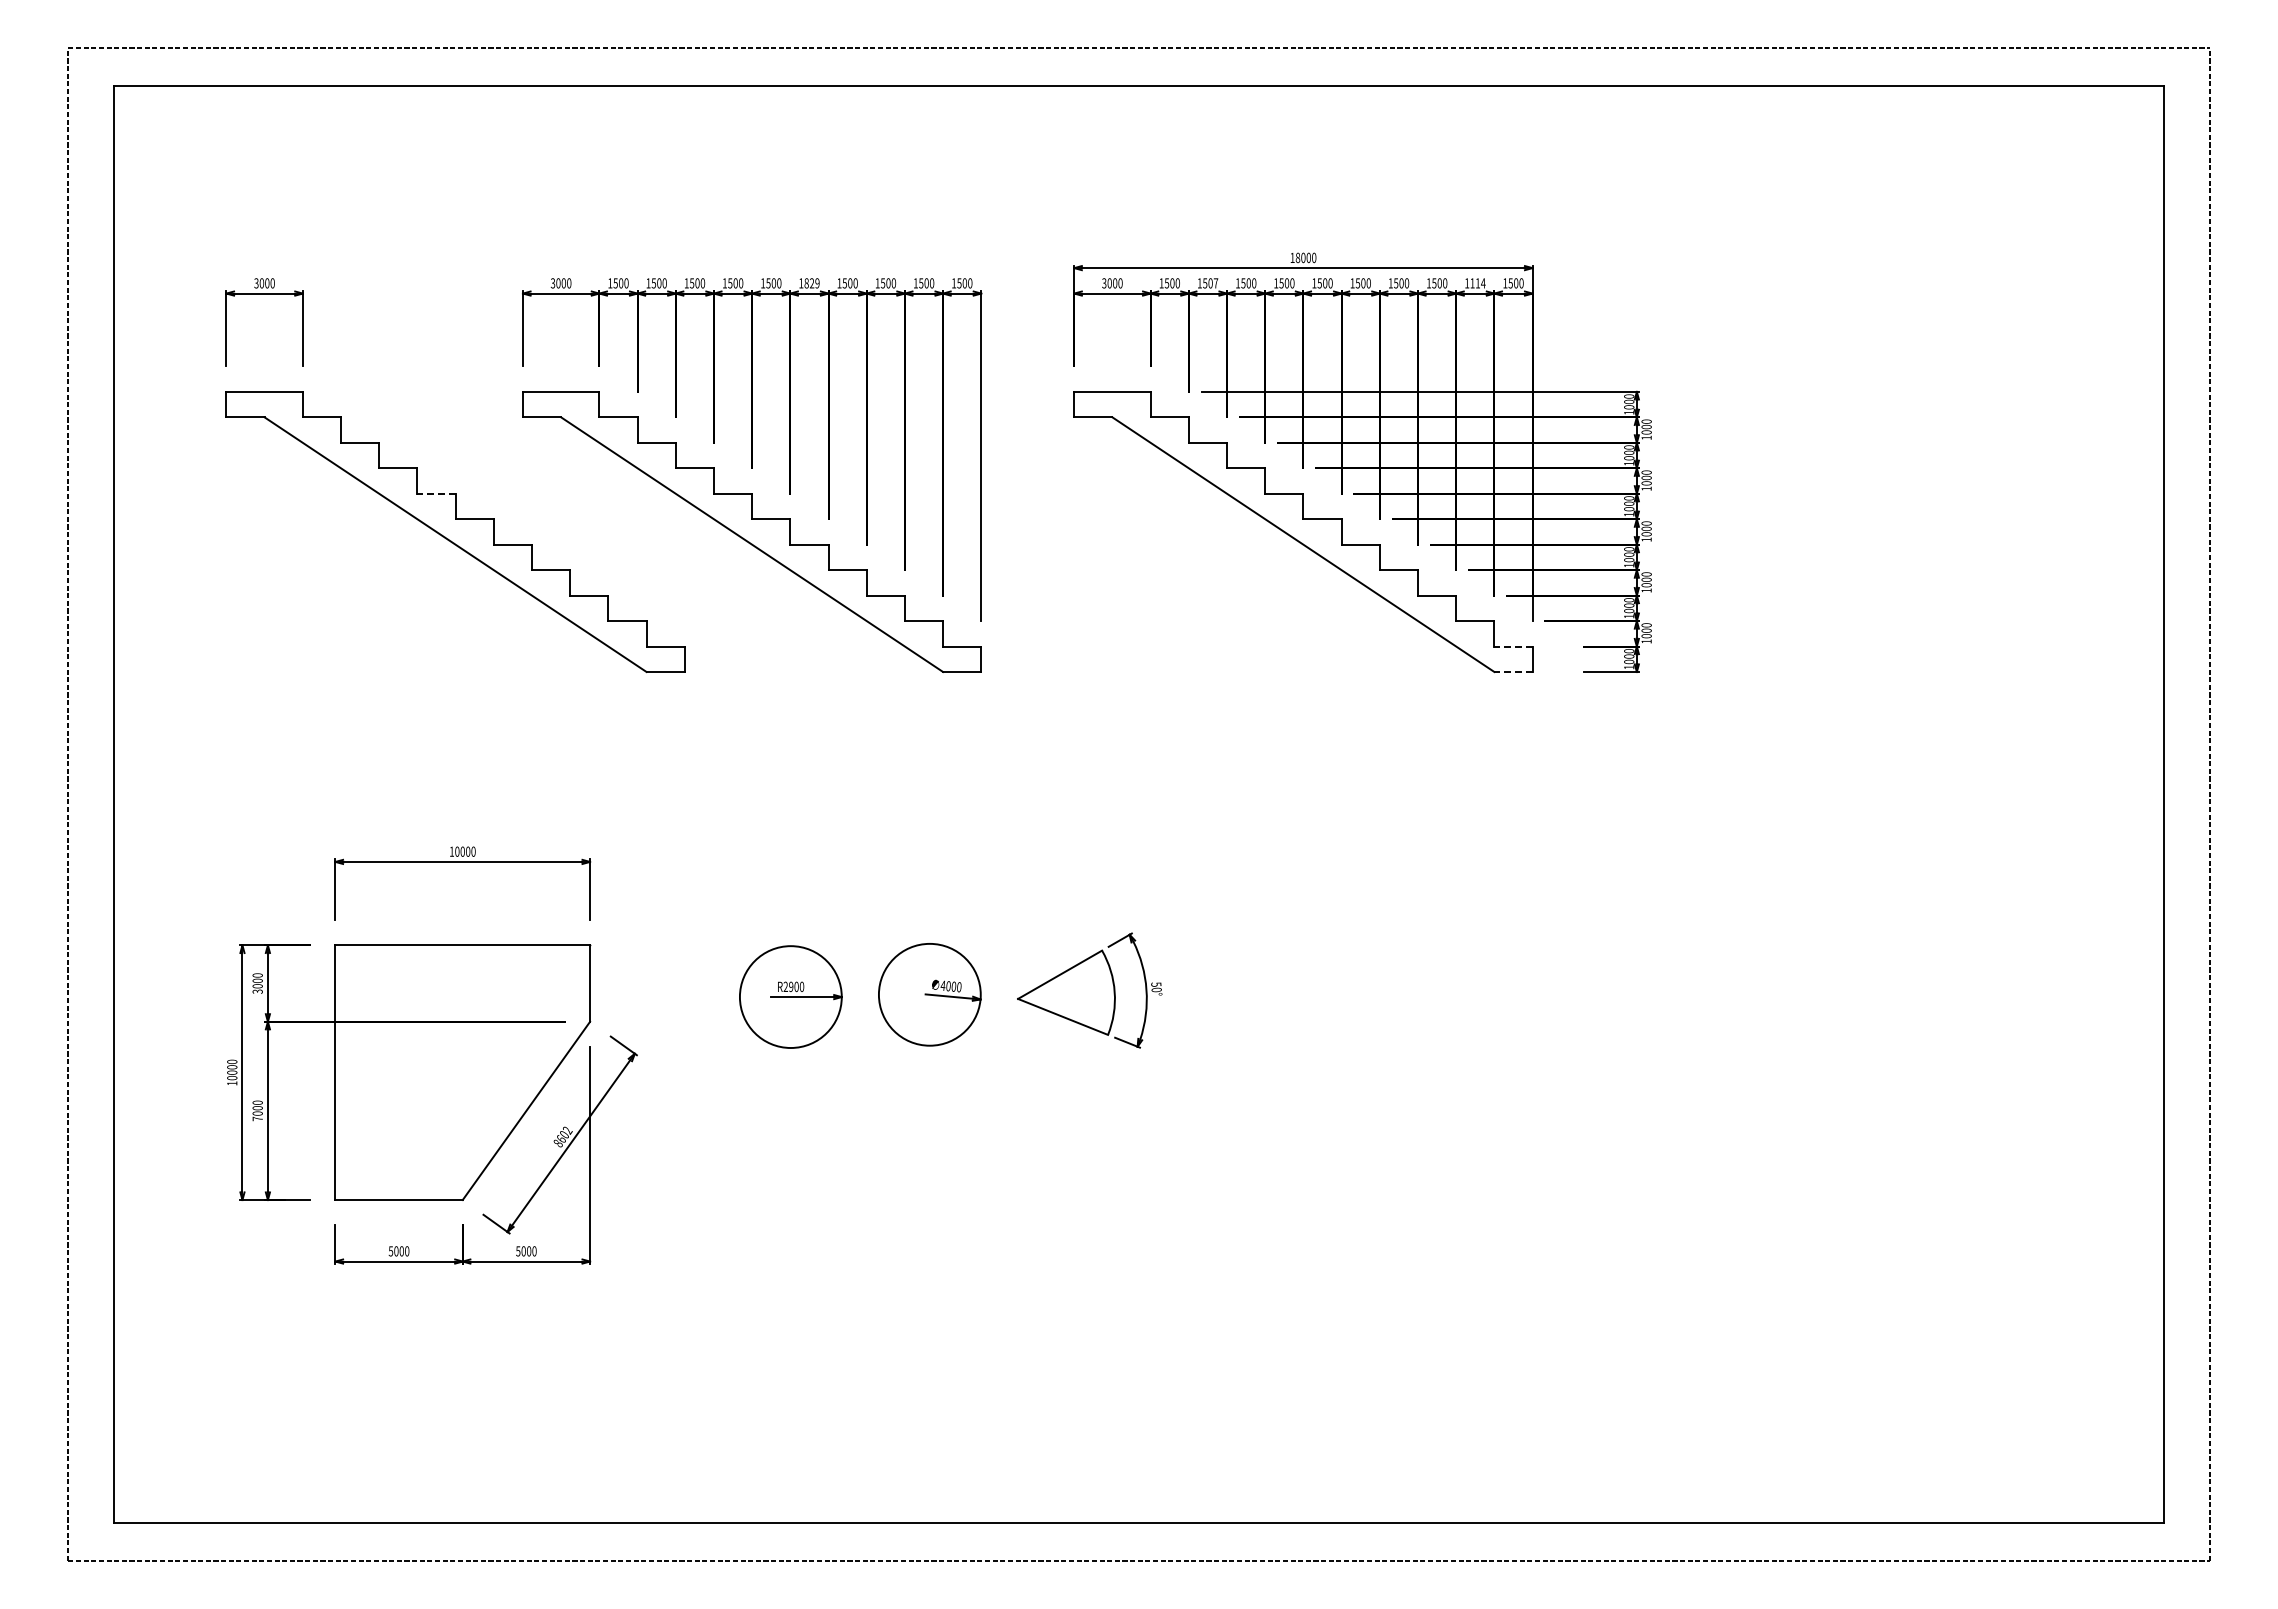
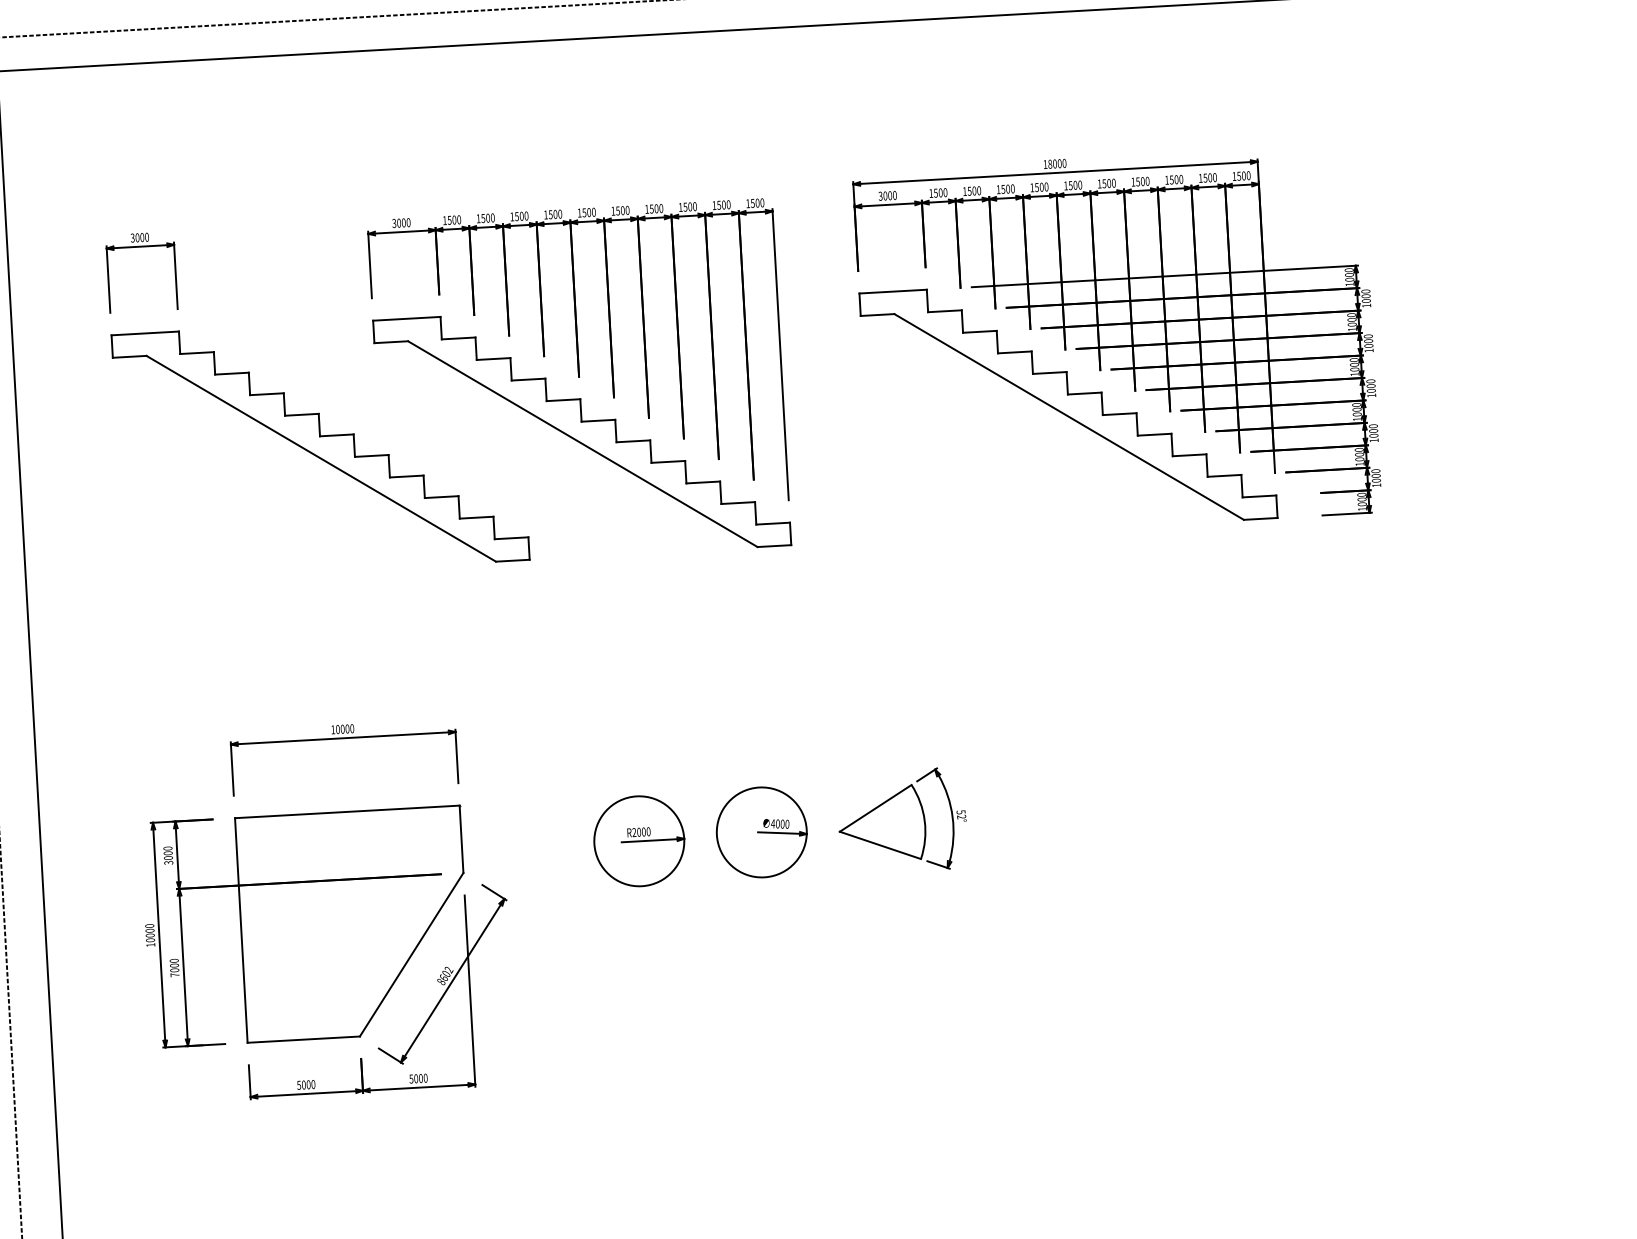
text: (811, 283) -> (622, 210), 1829 -> 1500
text: (1215, 283) -> (978, 190), 1507 -> 1500
text: (1477, 283) -> (1209, 177), 1114 -> 1500
line: (436, 493) -> (301, 414), dashed -> solid
line: (1512, 646) -> (1258, 496), dashed -> solid
line: (1512, 672) -> (1259, 519), dashed -> solid
text: (791, 986) -> (639, 831), R2900 -> R2000
text: (1156, 989) -> (961, 816), 50° -> 52°

